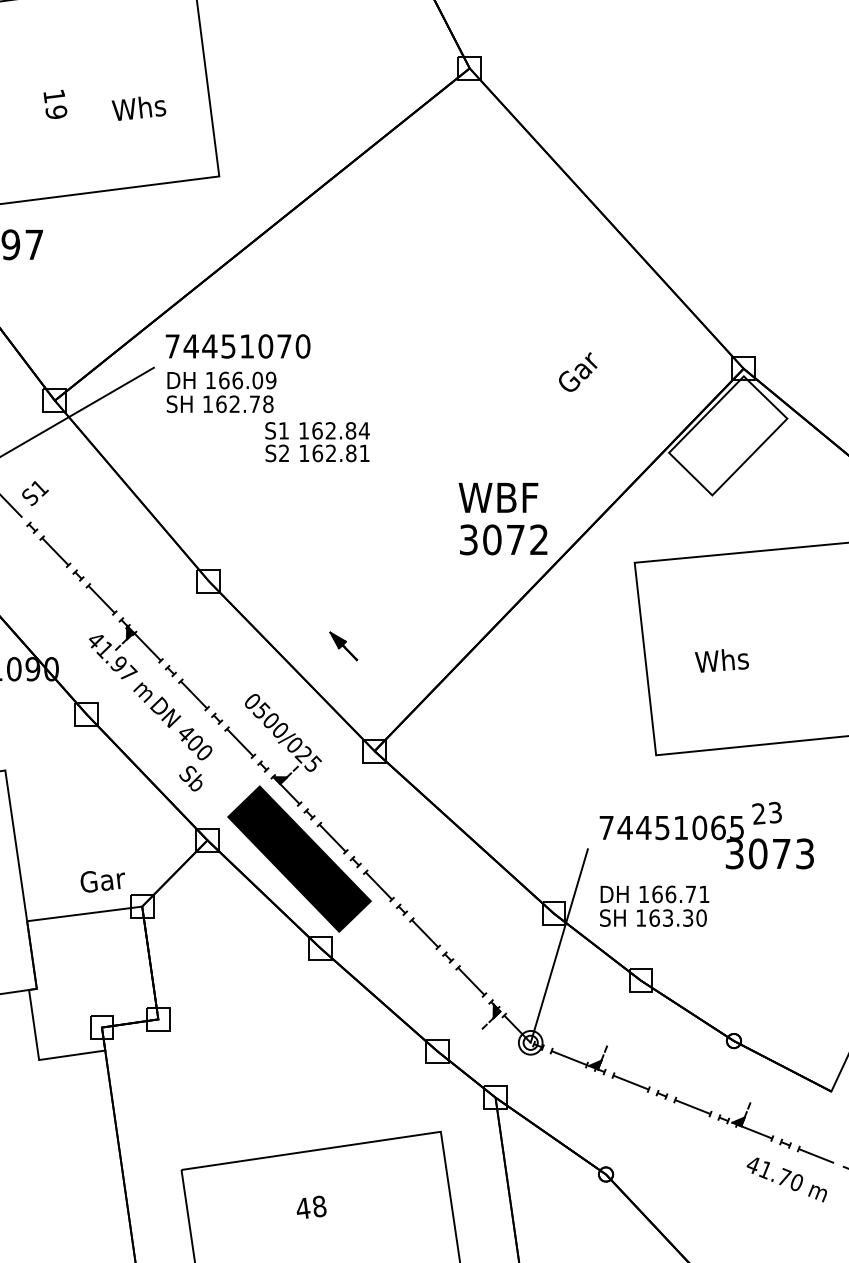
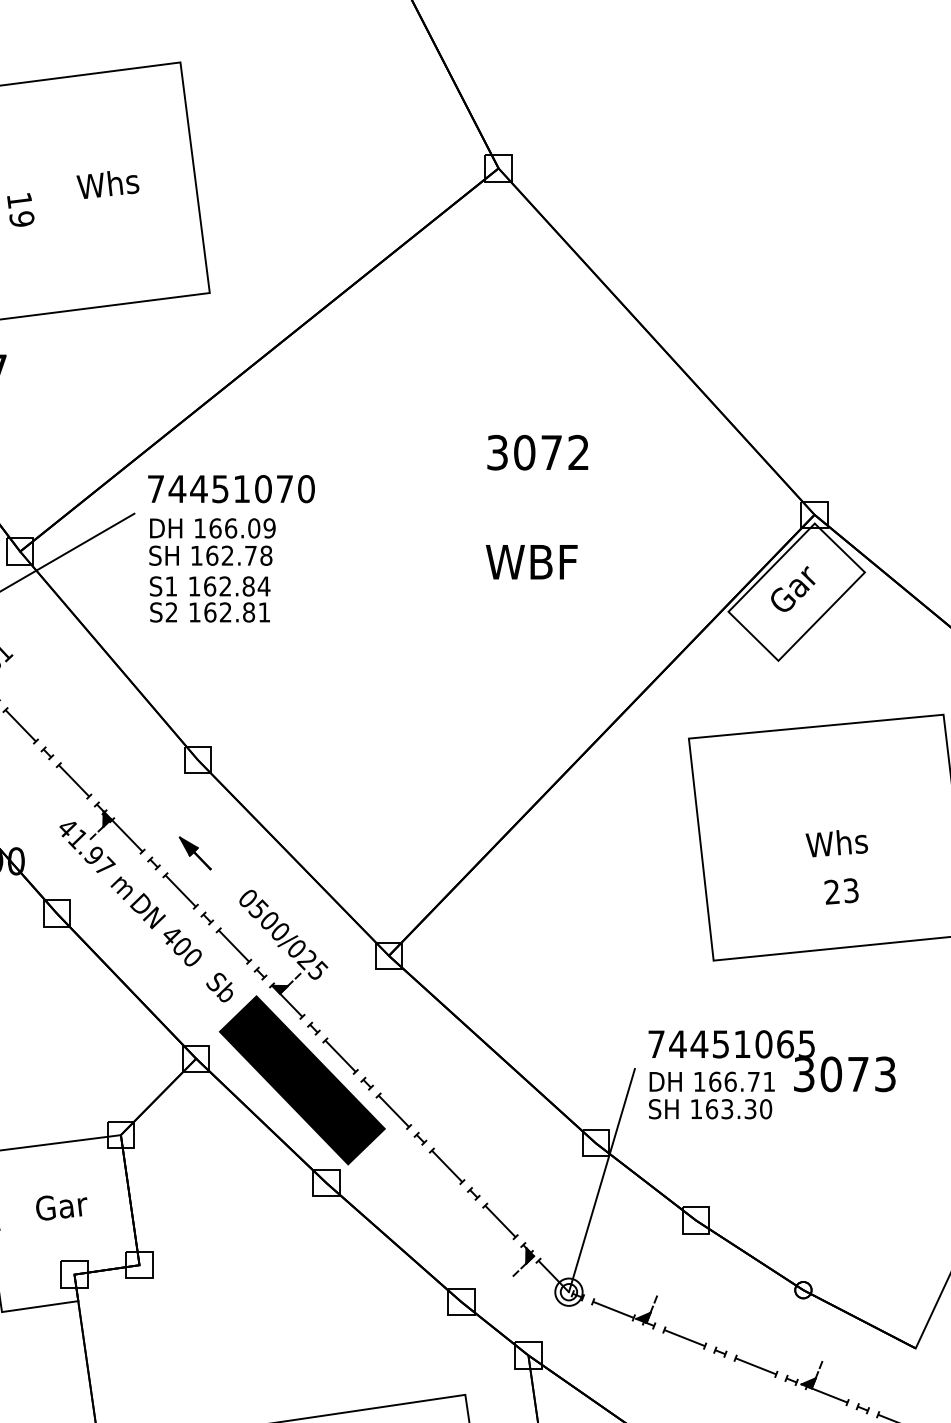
text: (138, 108) -> (107, 184), moved
text: (578, 371) -> (793, 588), moved
text: (317, 442) -> (210, 599), moved
text: (498, 497) -> (531, 561), moved
text: (503, 539) -> (537, 452), moved
part: (343, 646) -> (195, 853), moved
text: (721, 660) -> (836, 843), moved
text: (190, 778) -> (219, 987), moved
text: (766, 813) -> (840, 891), moved
text: (102, 881) -> (61, 1207), moved
text: (654, 905) -> (711, 1094), moved

